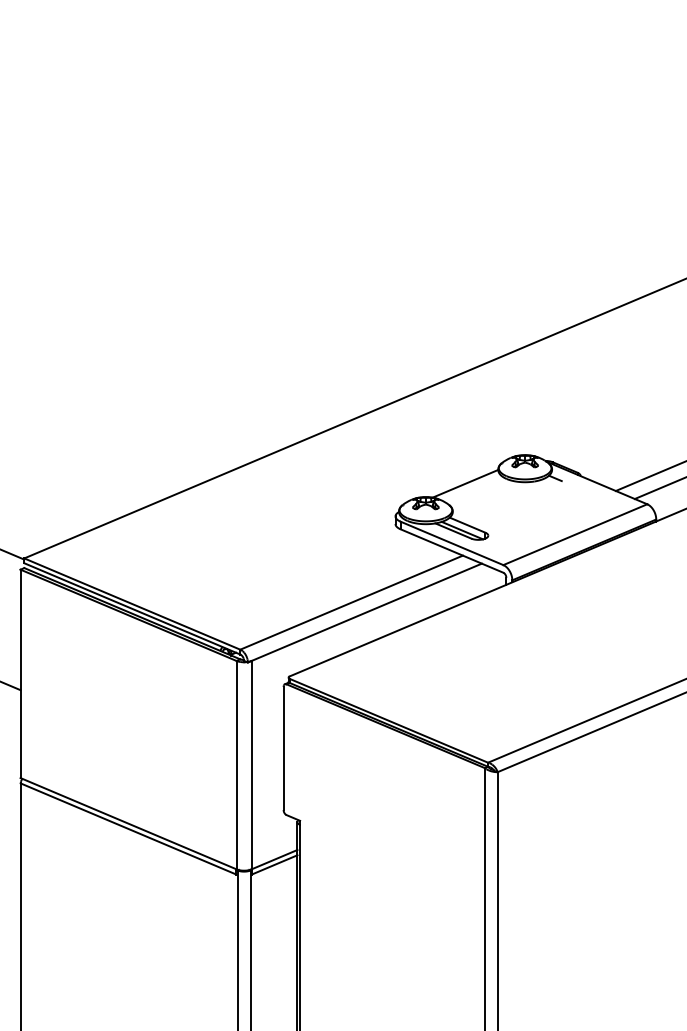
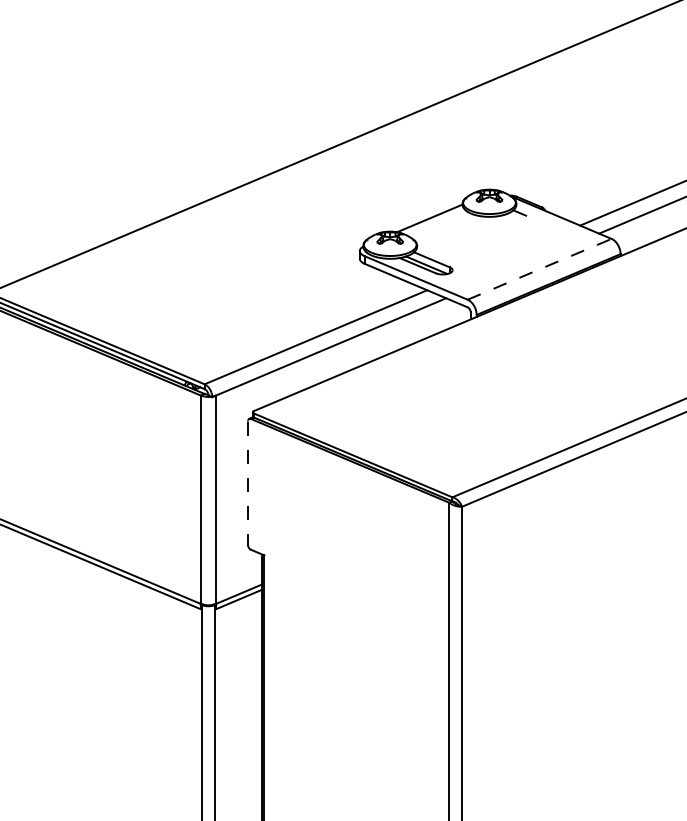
line: (575, 534) -> (539, 269), solid -> dashed
line: (283, 748) -> (247, 483), solid -> dashed

